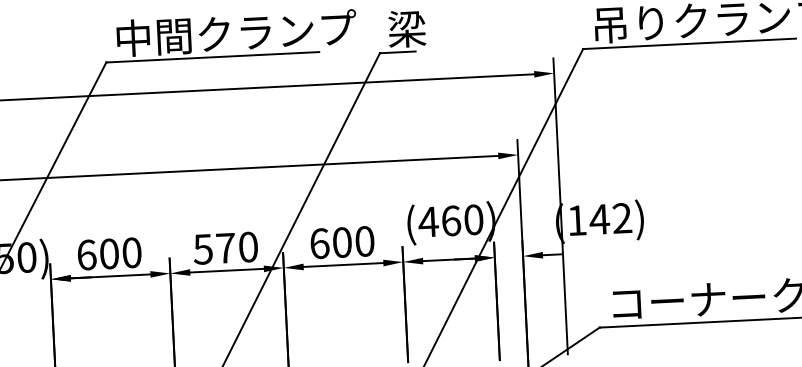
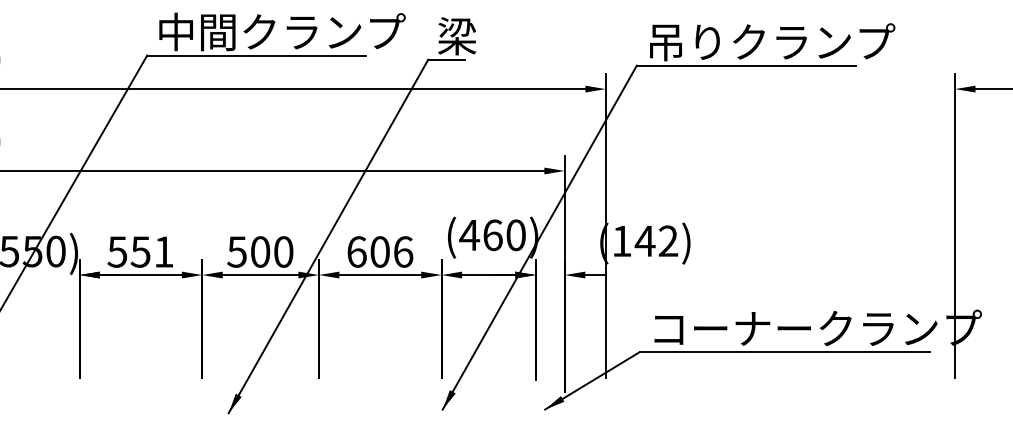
text: (364, 240) -> (403, 251), 600 -> 606
text: (225, 247) -> (260, 251), 570 -> 500
text: (109, 253) -> (140, 251), 600 -> 551

